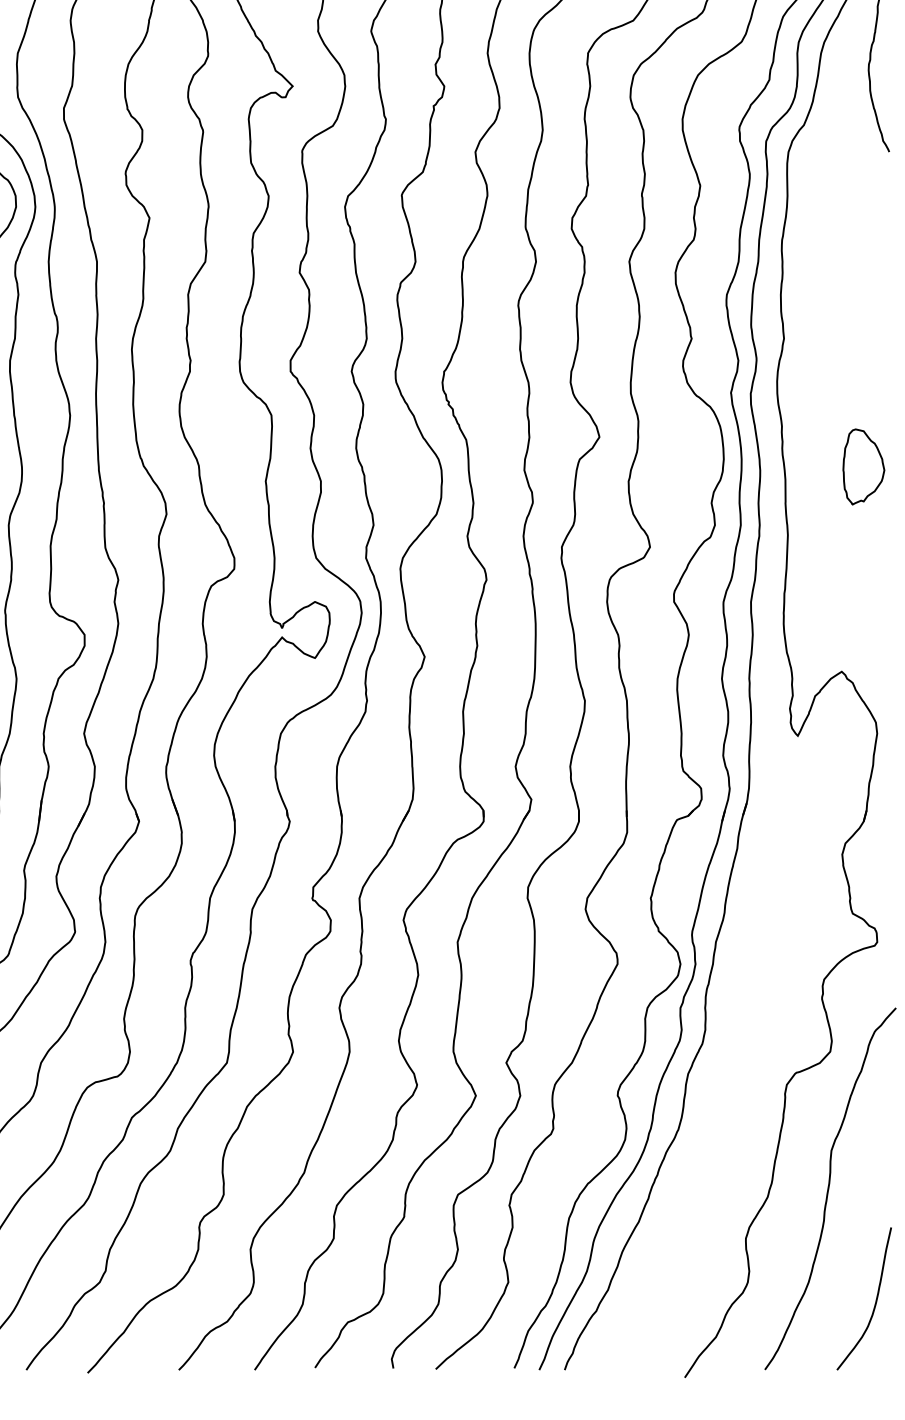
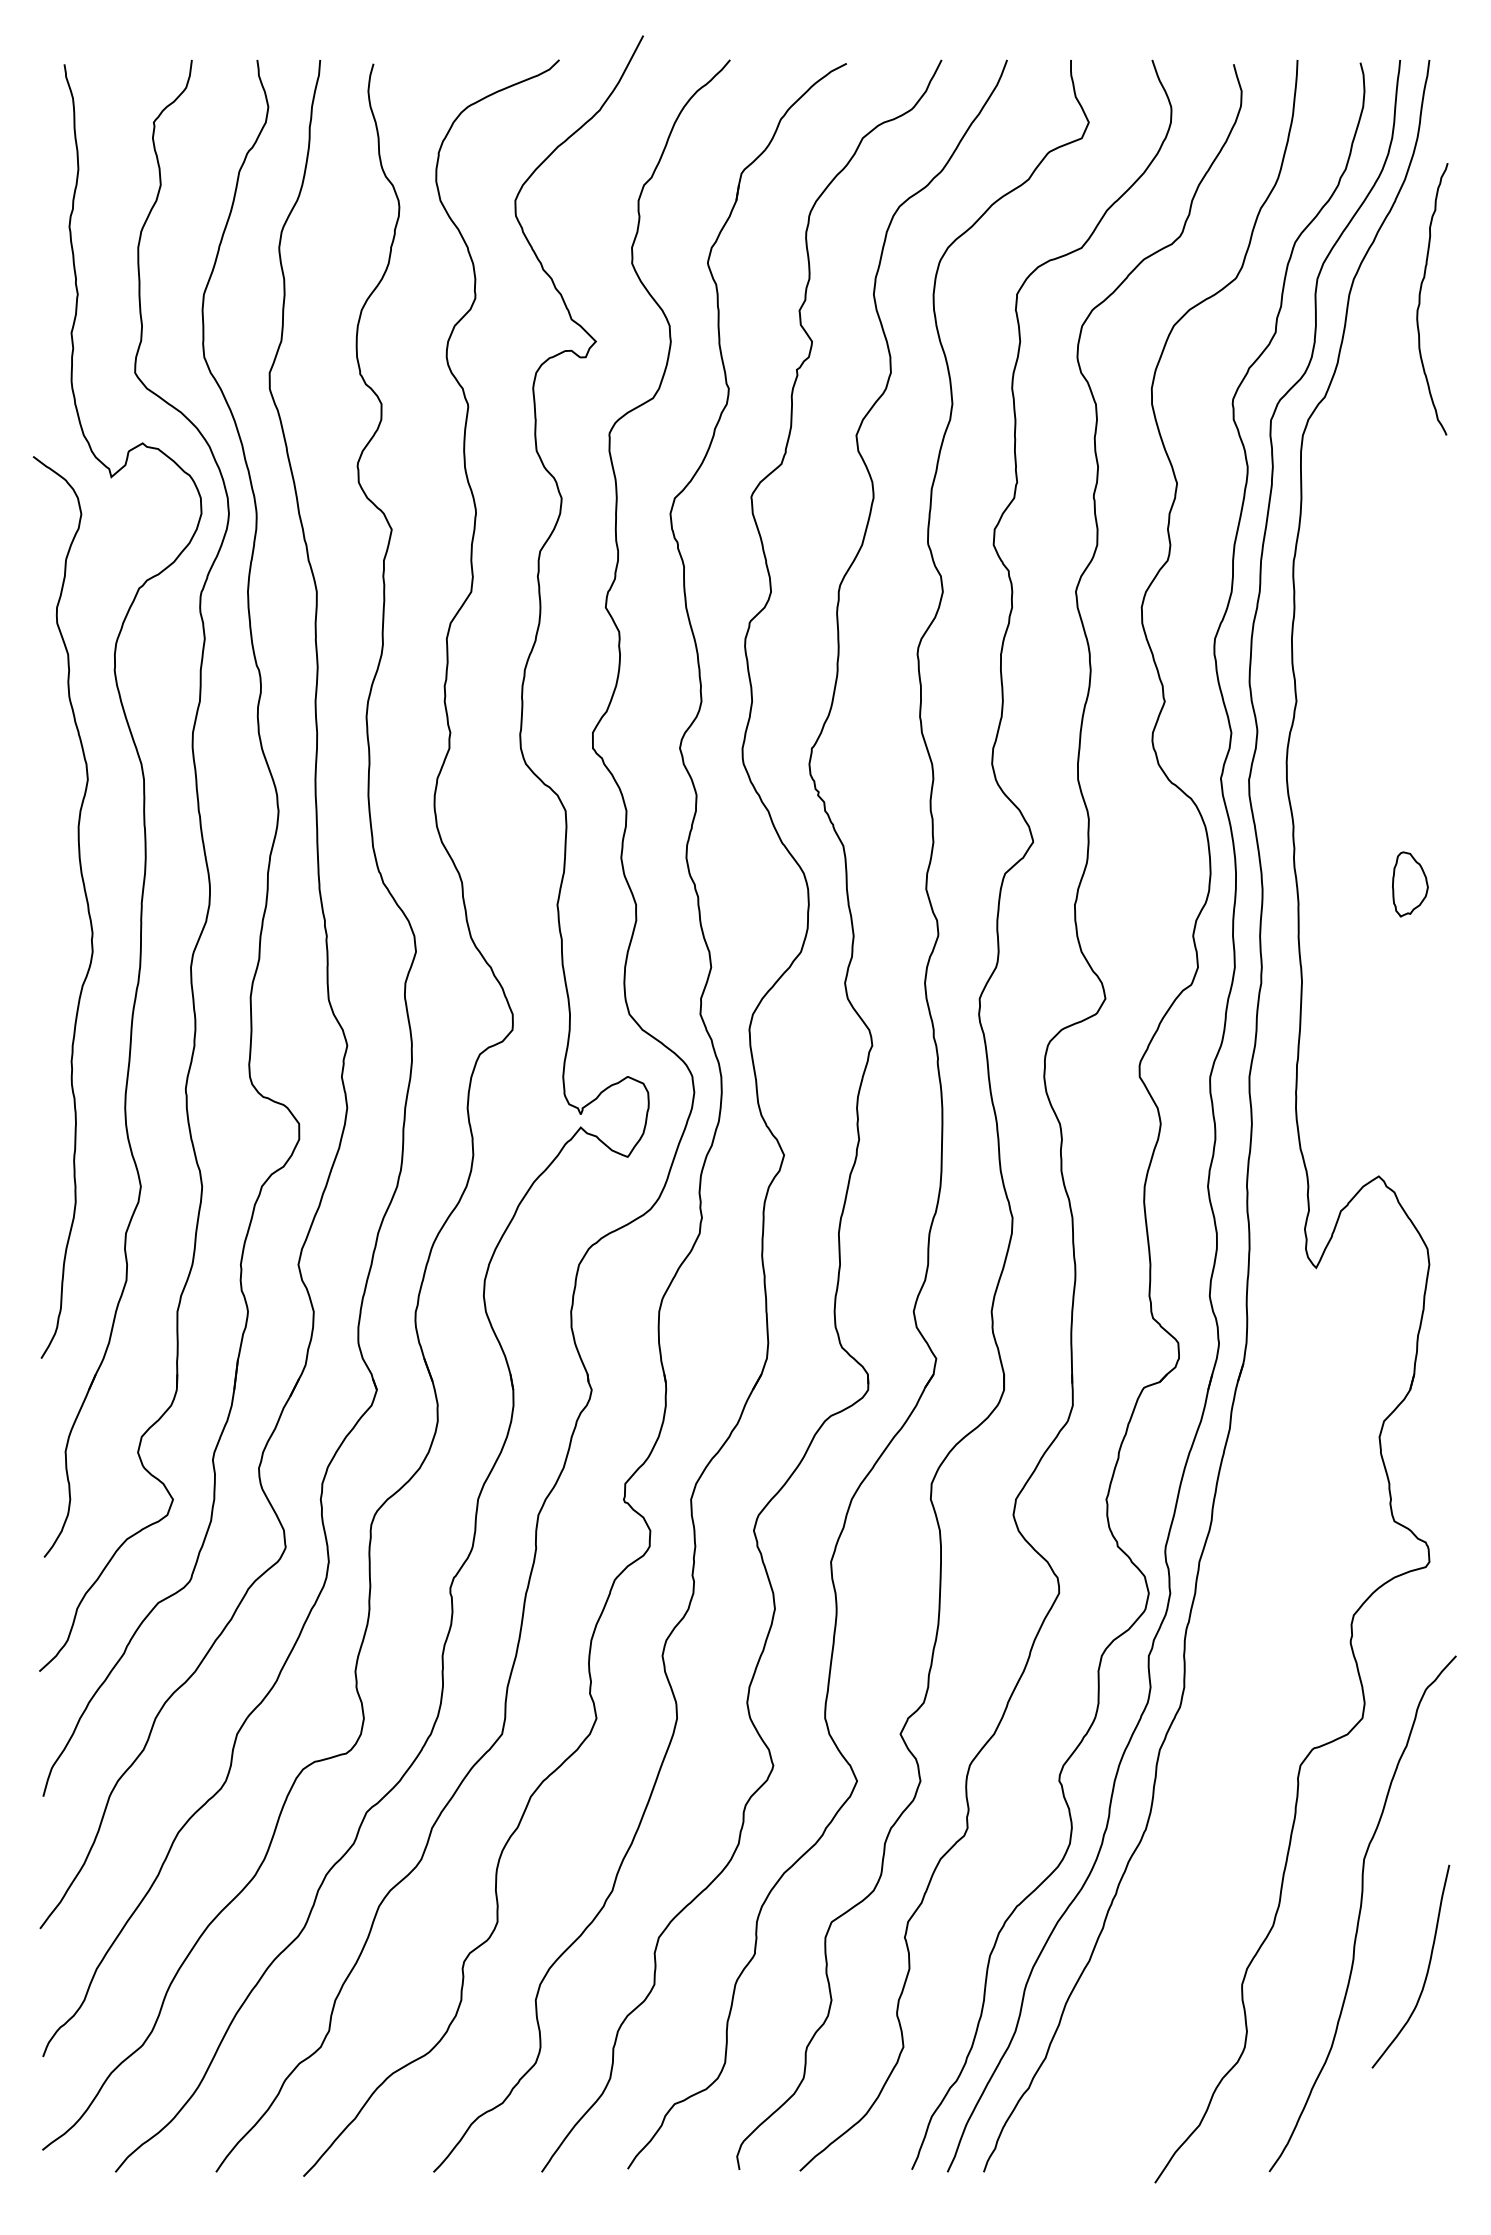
part: (863, 467) -> (1410, 884), size x0.6
curve: (875, 1299) -> (1427, 1967), moved

